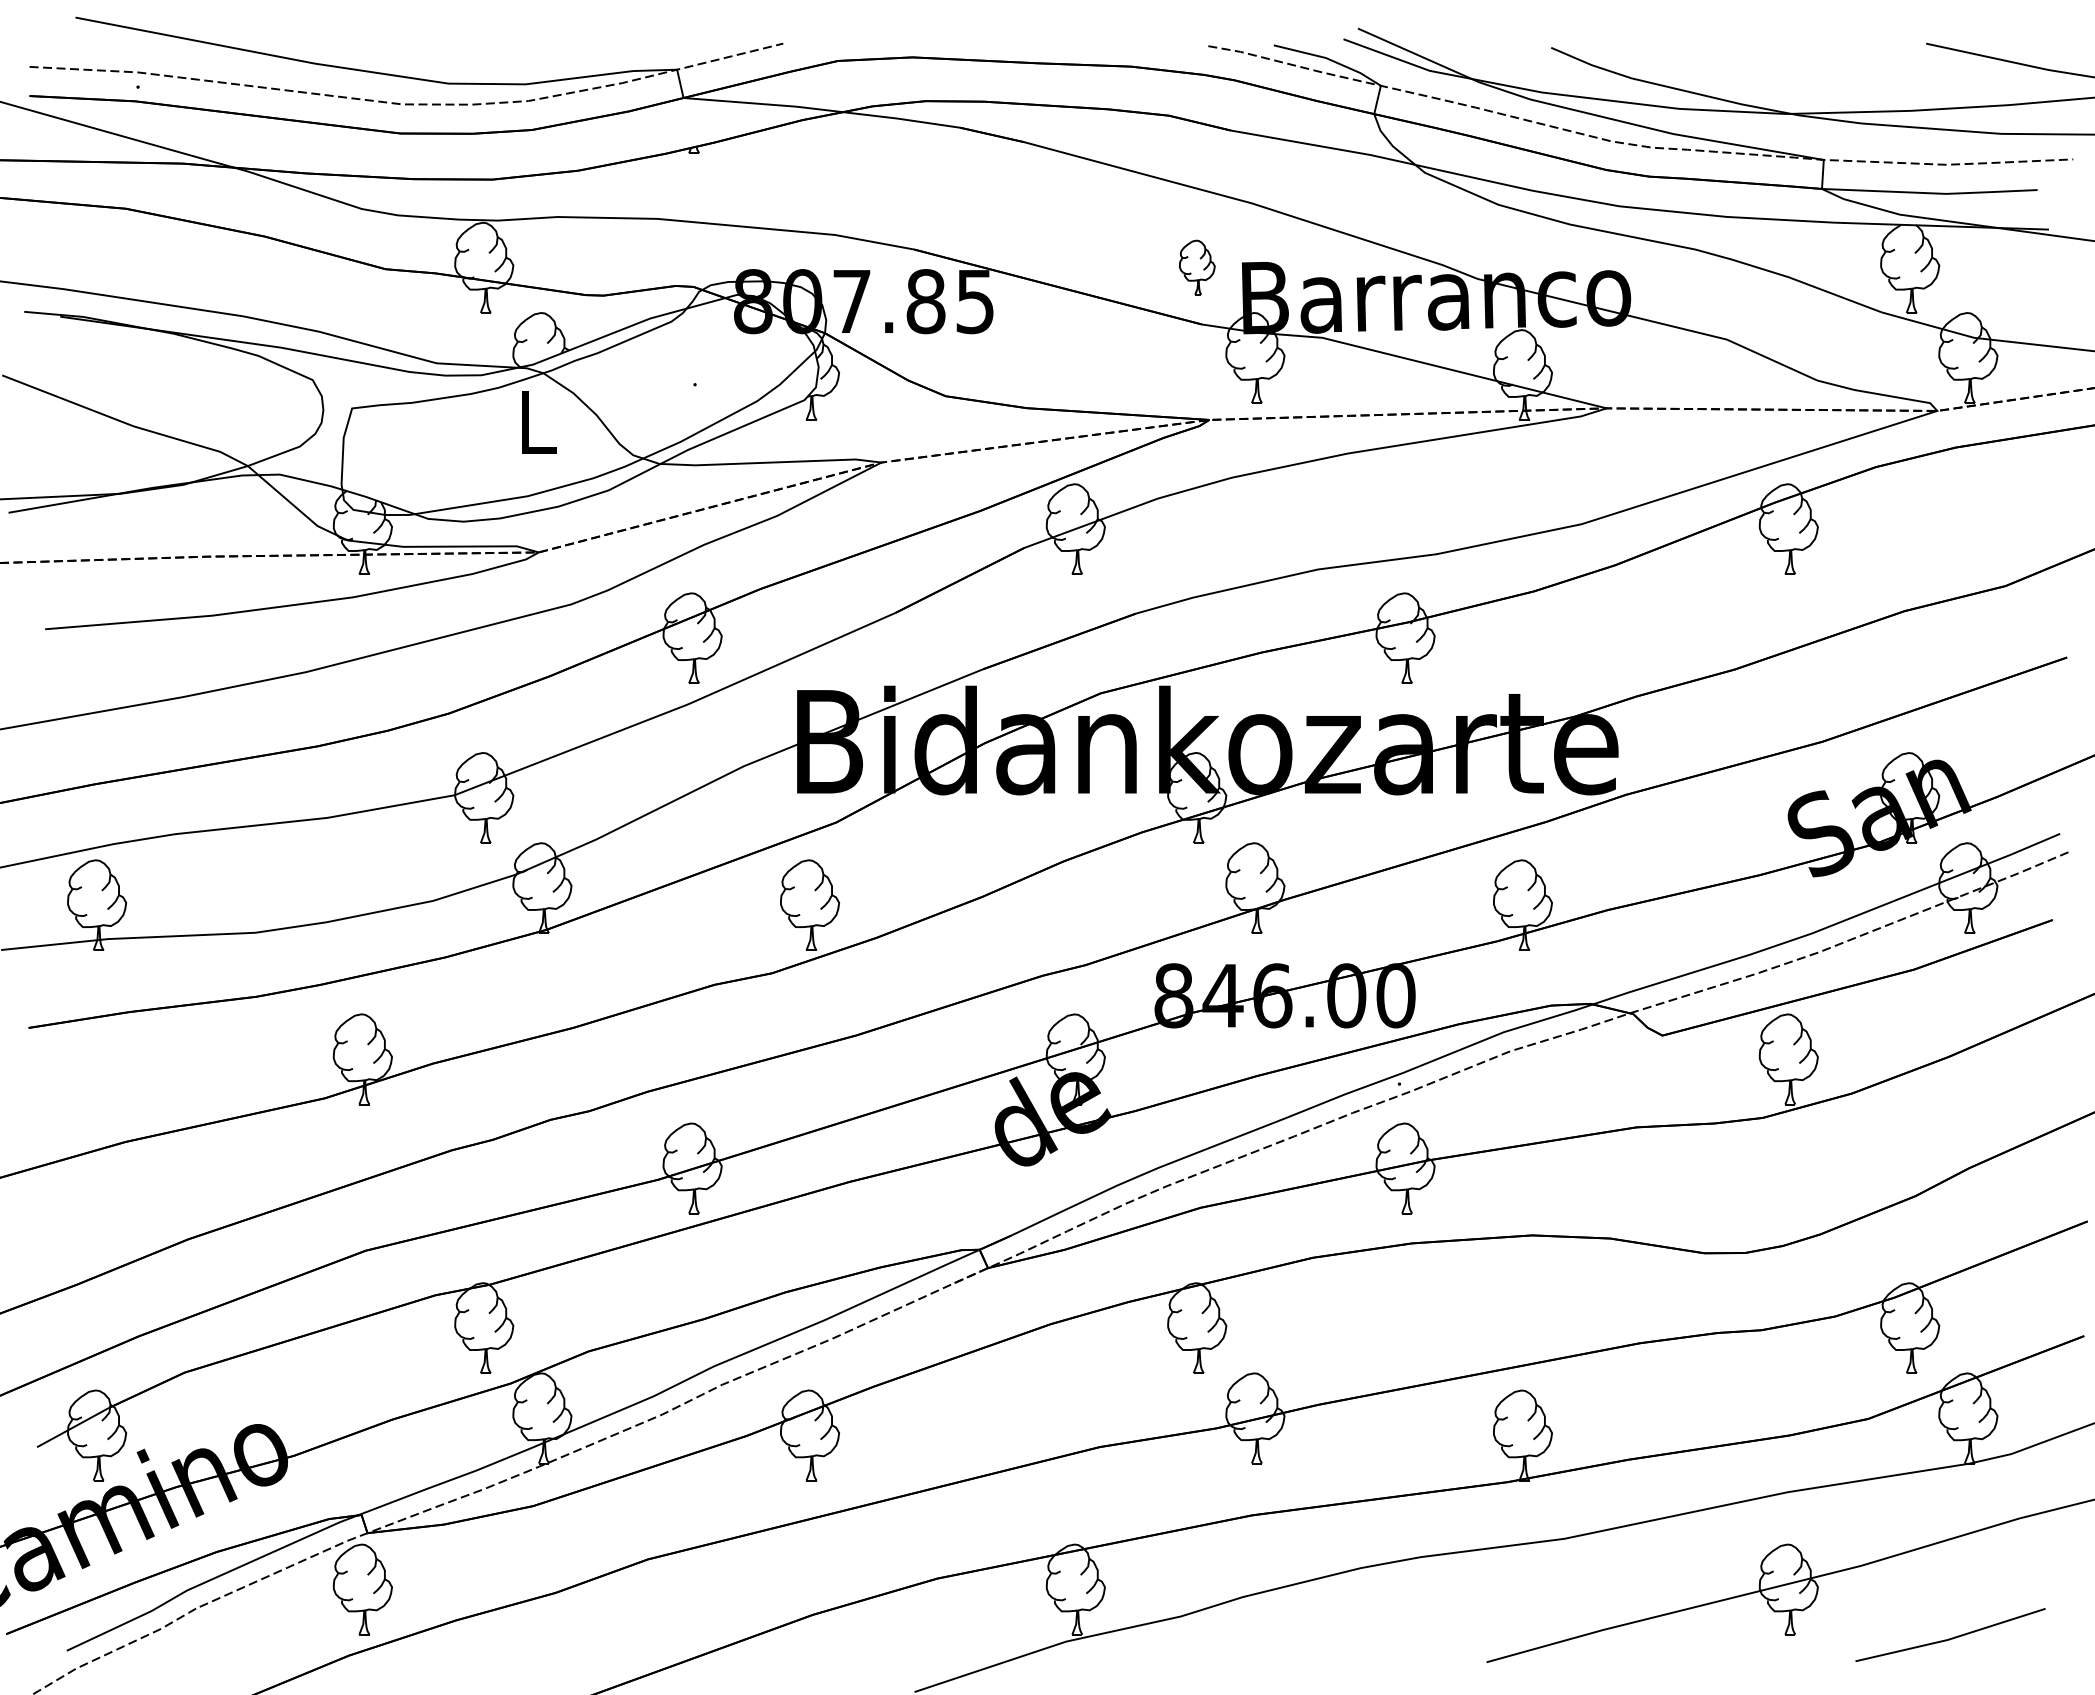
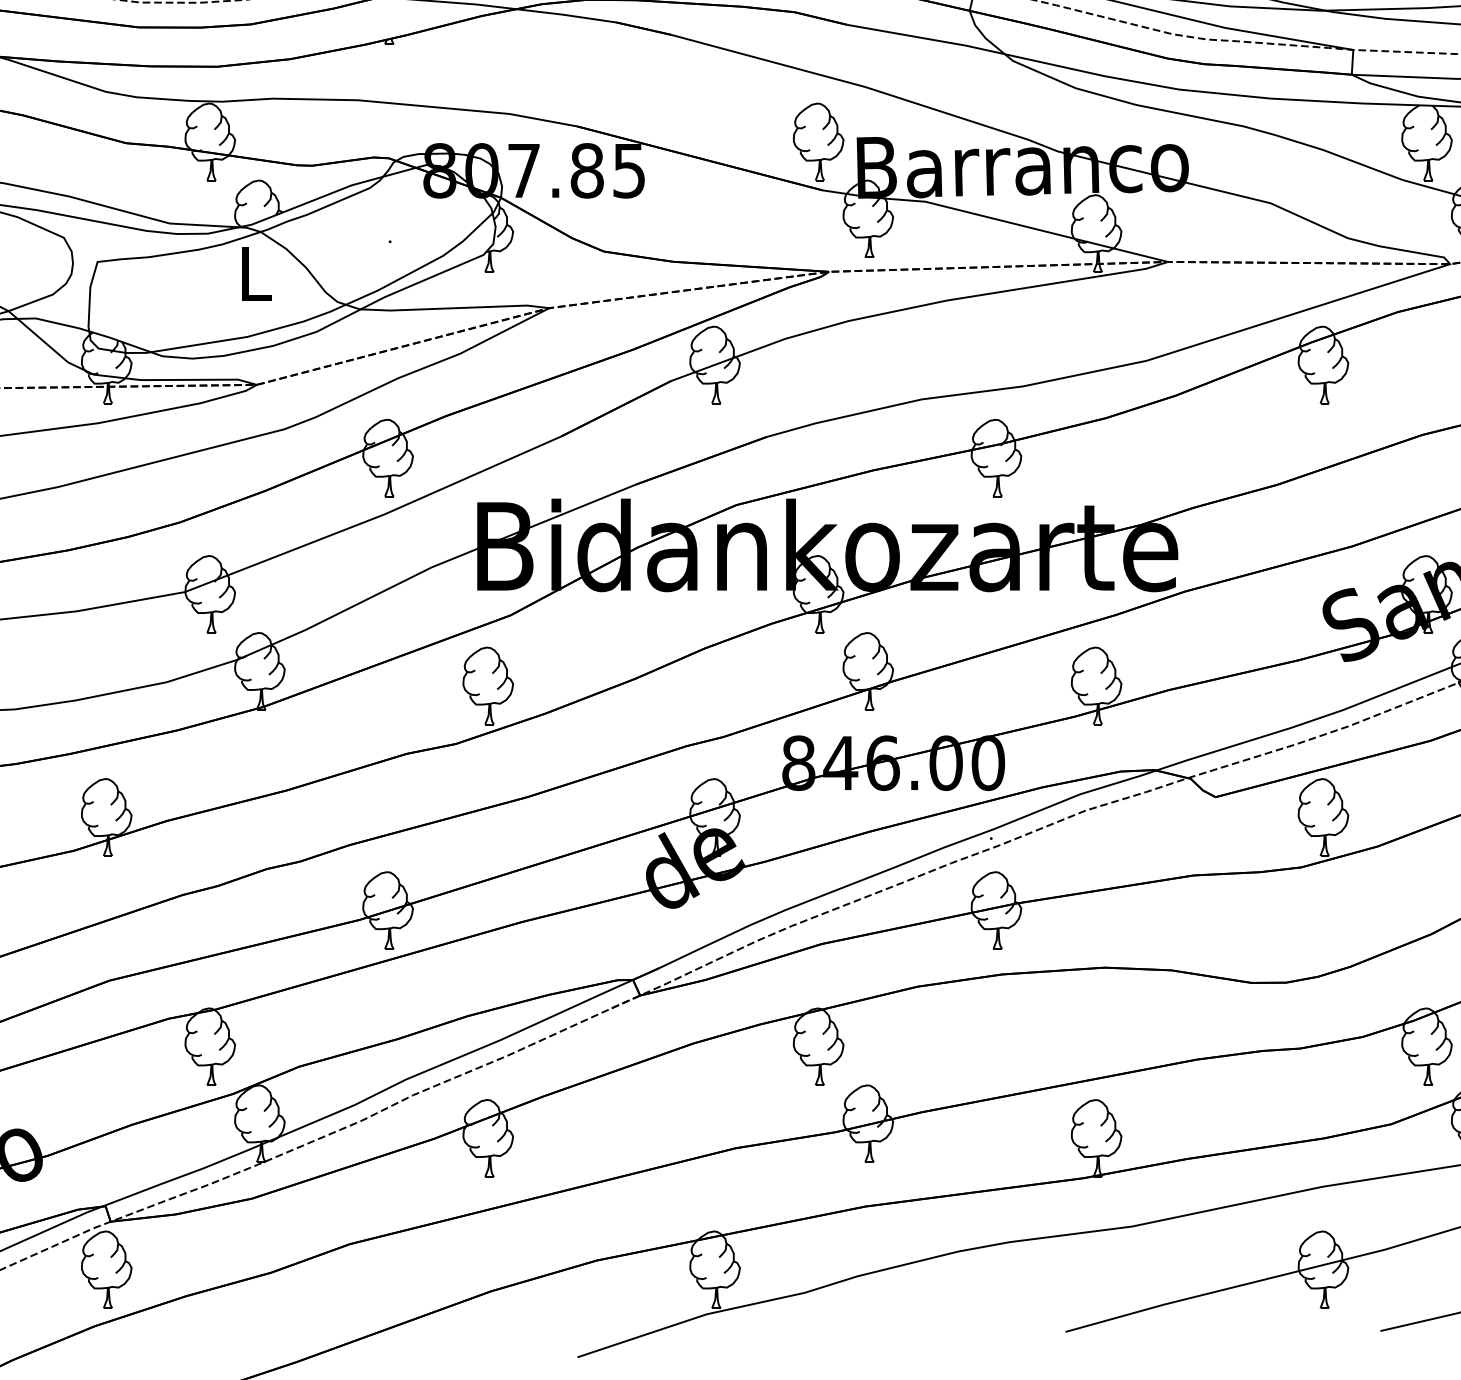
part: (1197, 267) -> (818, 141), size x1.67

